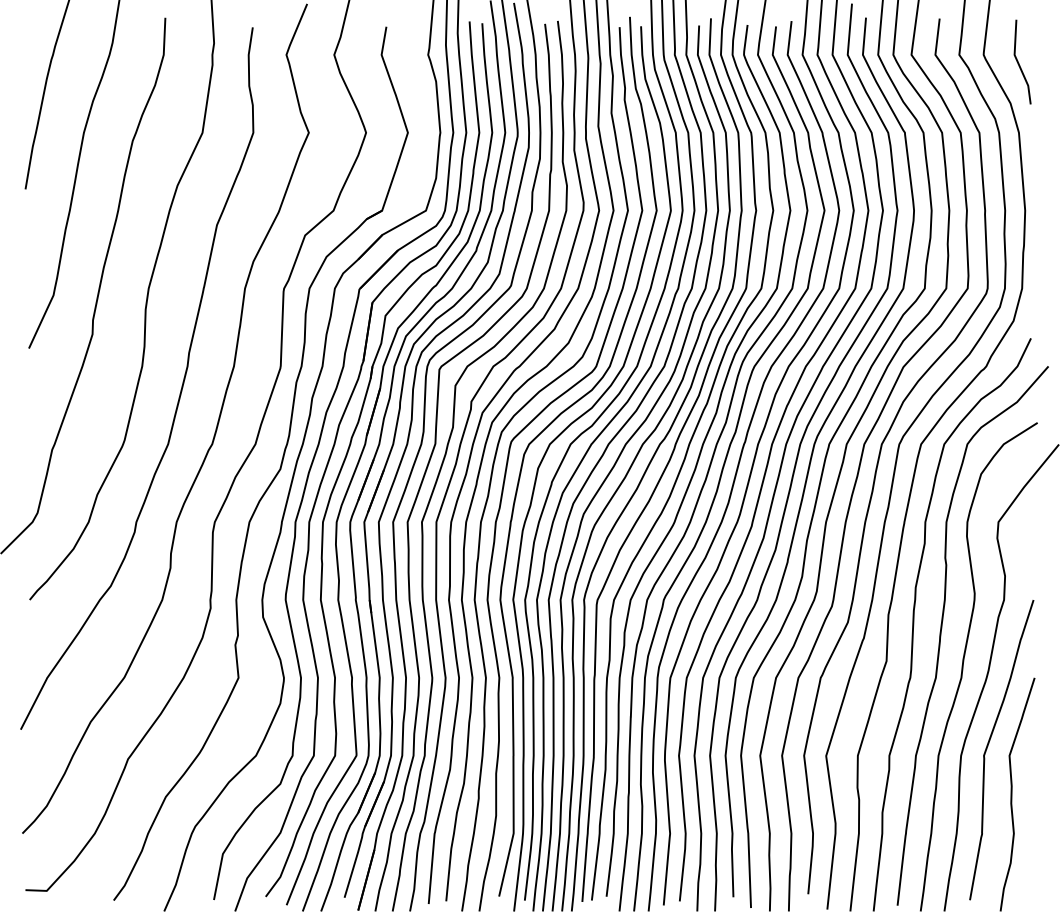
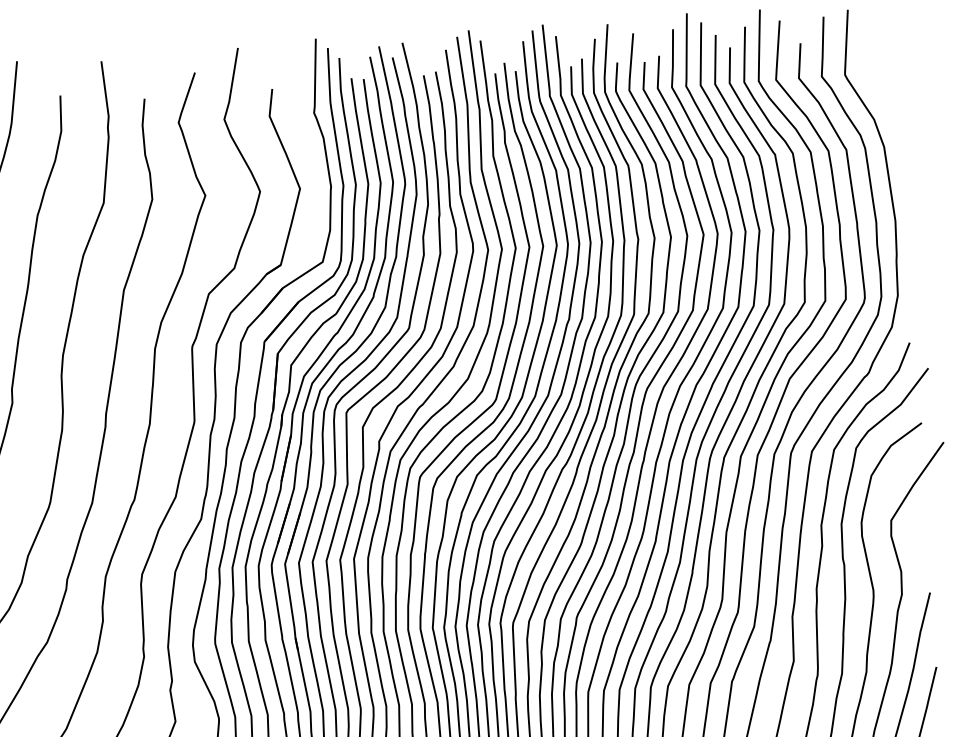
line: (1019, 63) -> (879, 80), removed

